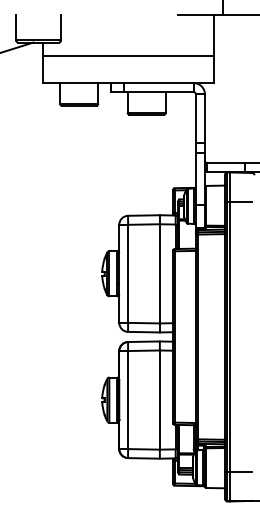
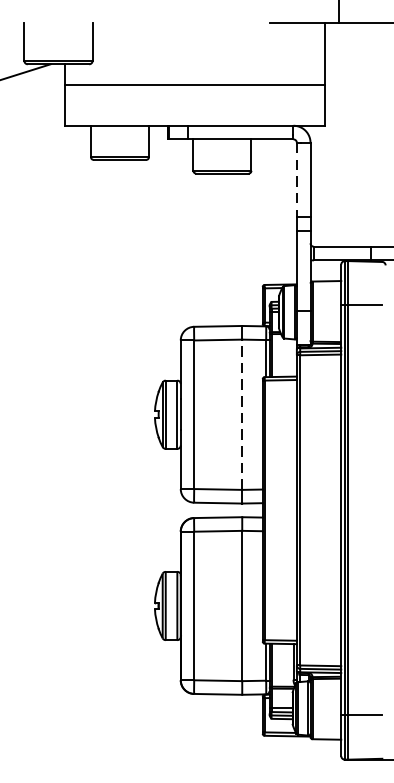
line: (195, 119) -> (296, 180), solid -> dashed
line: (159, 273) -> (241, 414), solid -> dashed

